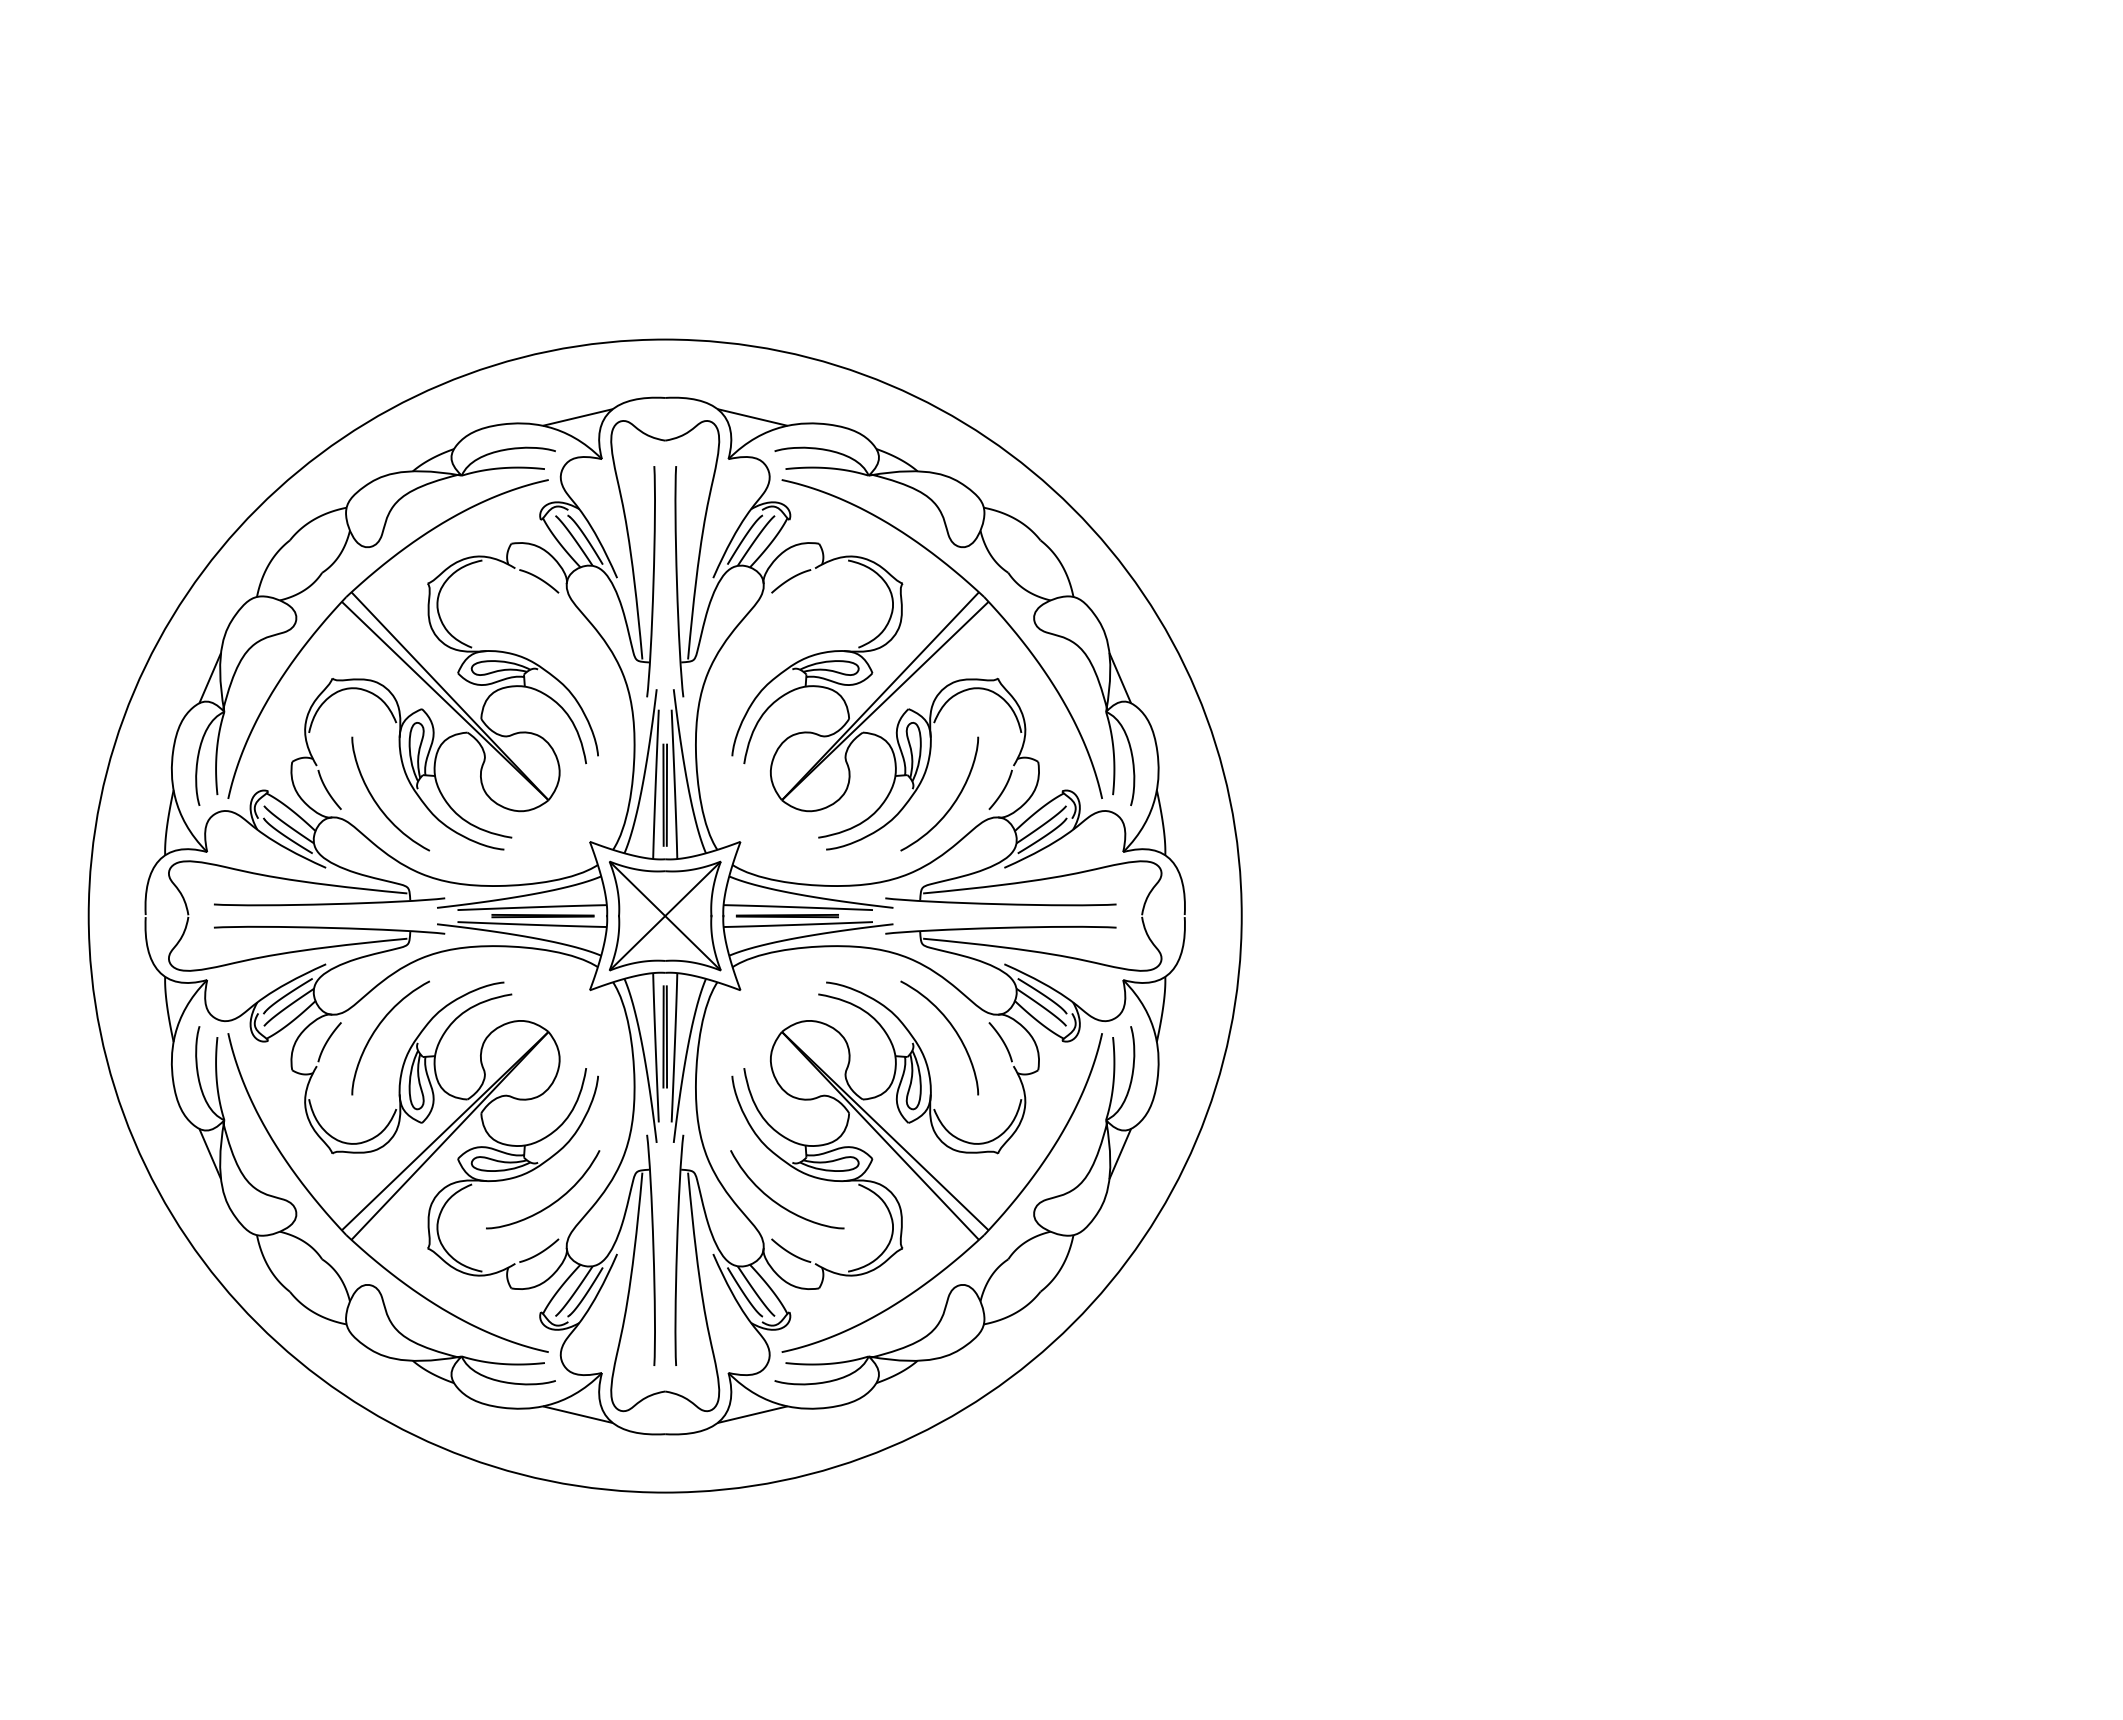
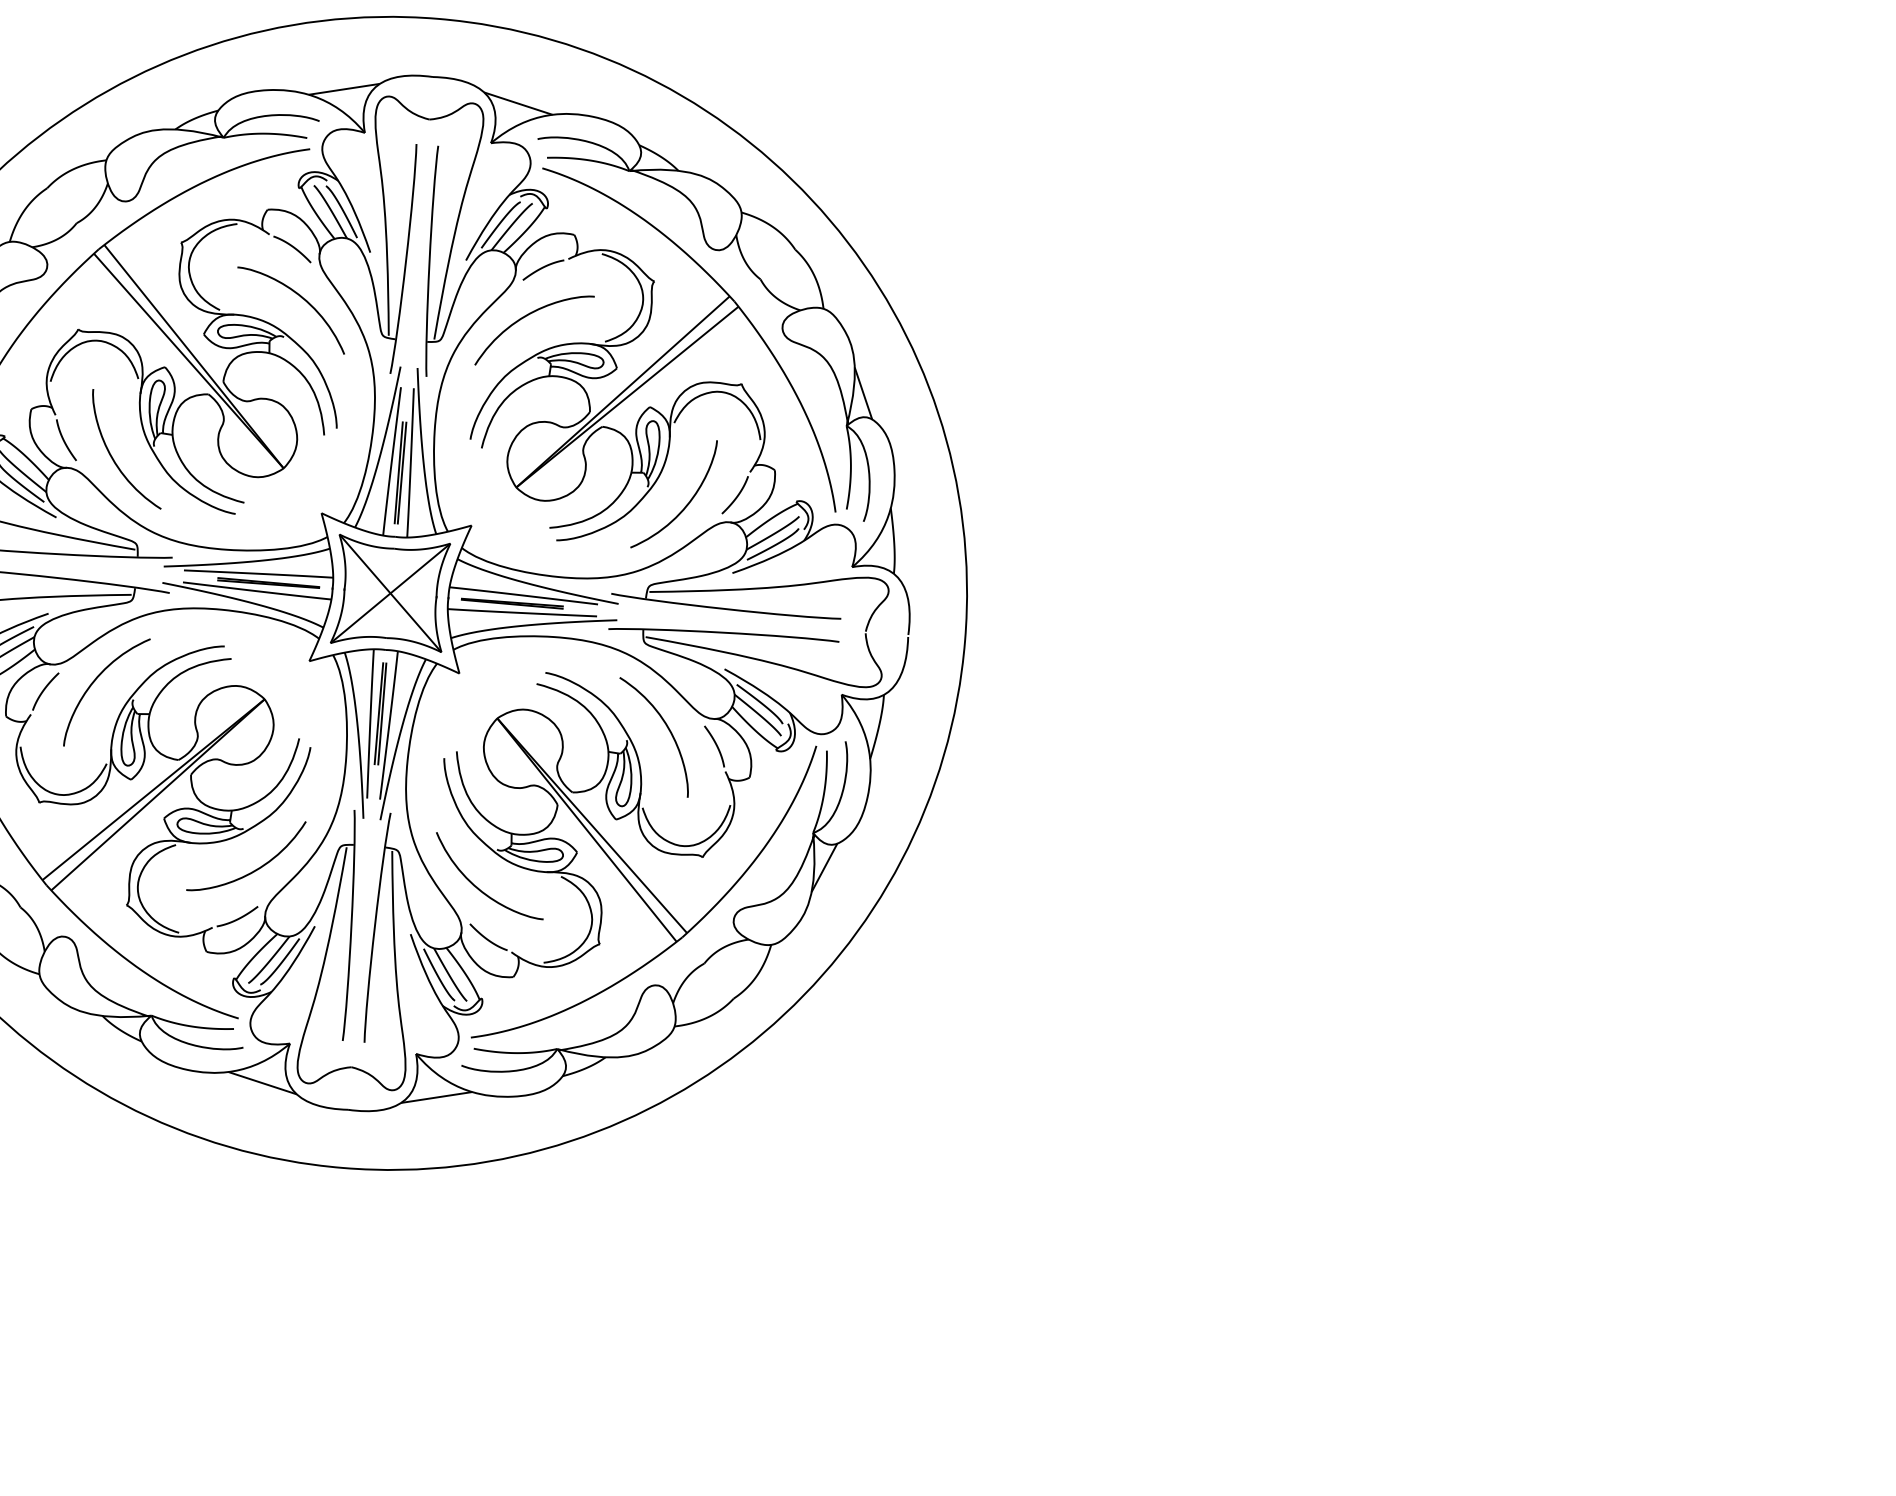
curve: (779, 628) -> (527, 316), added
curve: (552, 629) -> (301, 298), added

